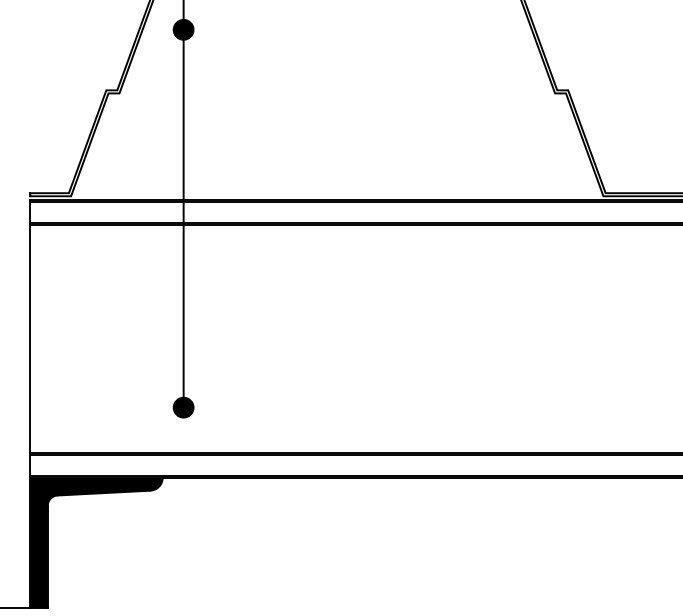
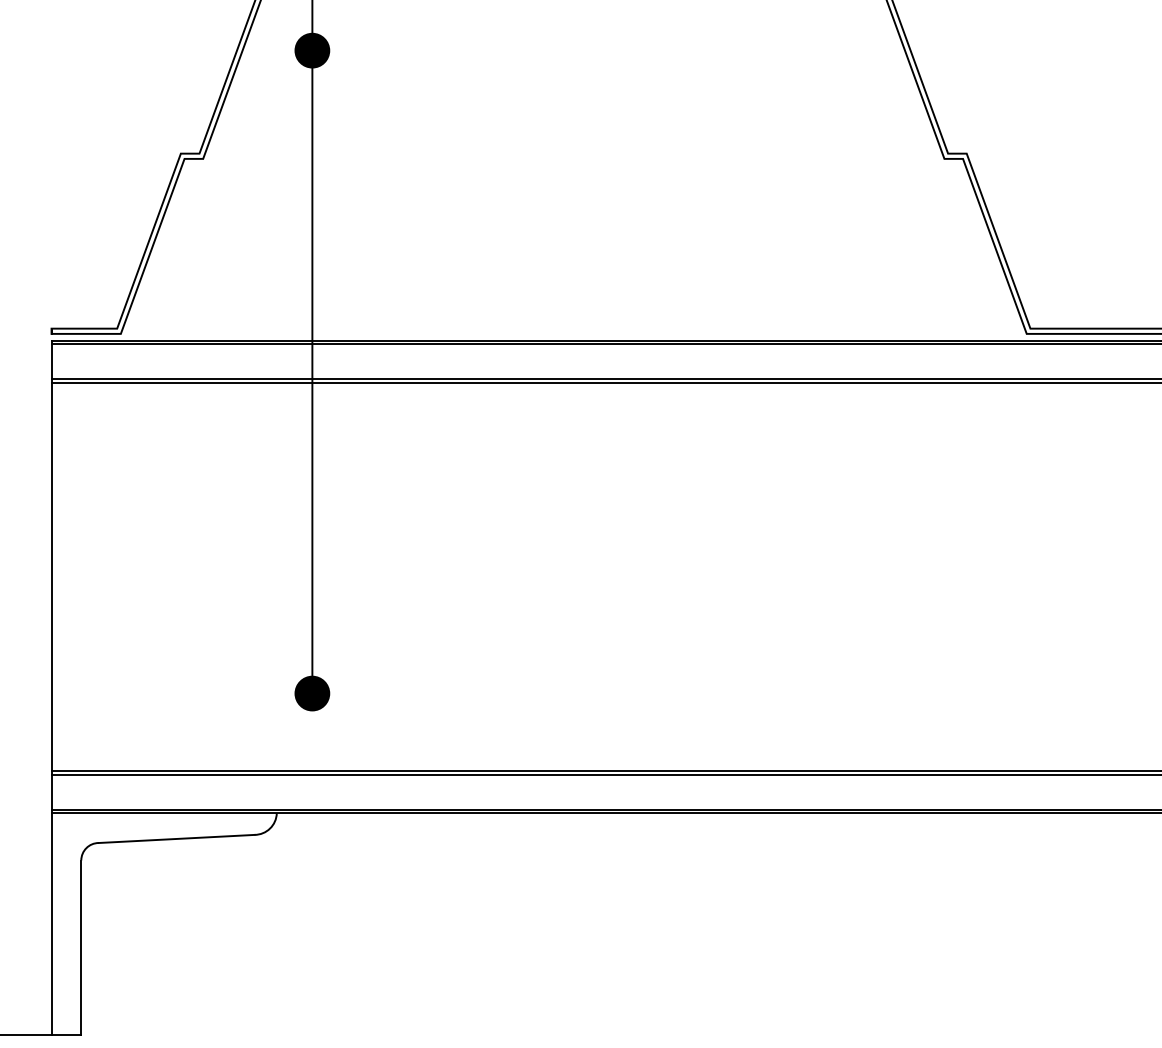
fill: (96, 542) -> (164, 923), removed

